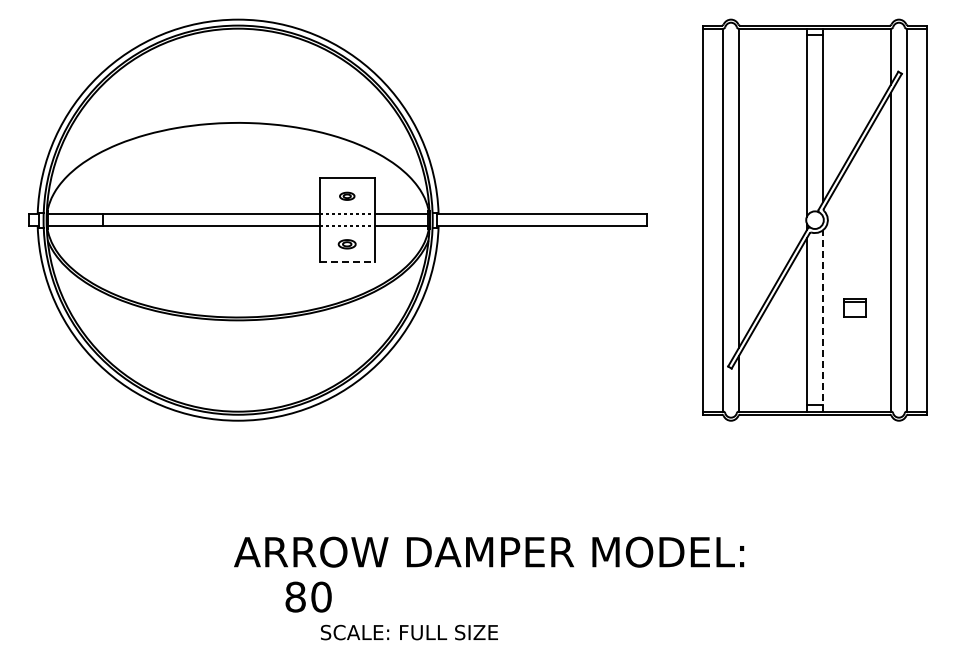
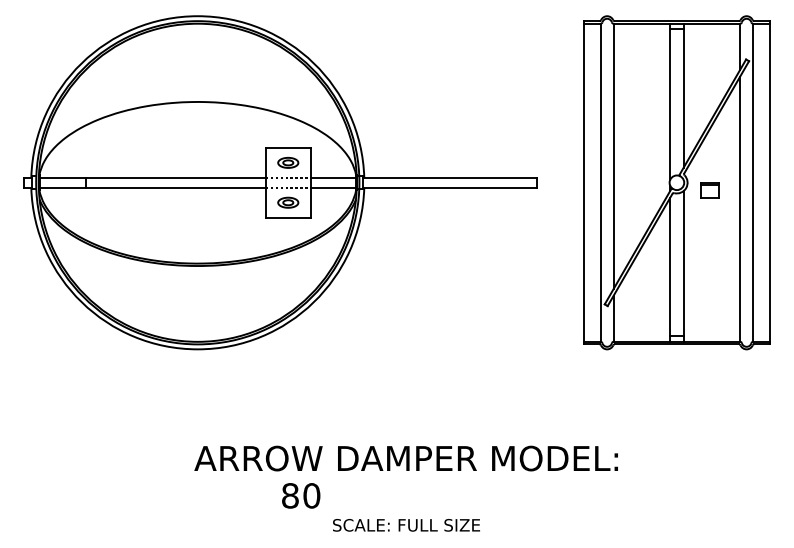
part: (347, 196) -> (288, 163), size x1.67
part: (347, 244) -> (288, 202), size x1.43
line: (347, 262) -> (288, 217), dashed -> solid
part: (854, 307) -> (709, 189), moved
line: (823, 320) -> (683, 266), dashed -> solid
text: (308, 596) -> (301, 495), moved
text: (409, 632) -> (406, 525), moved

